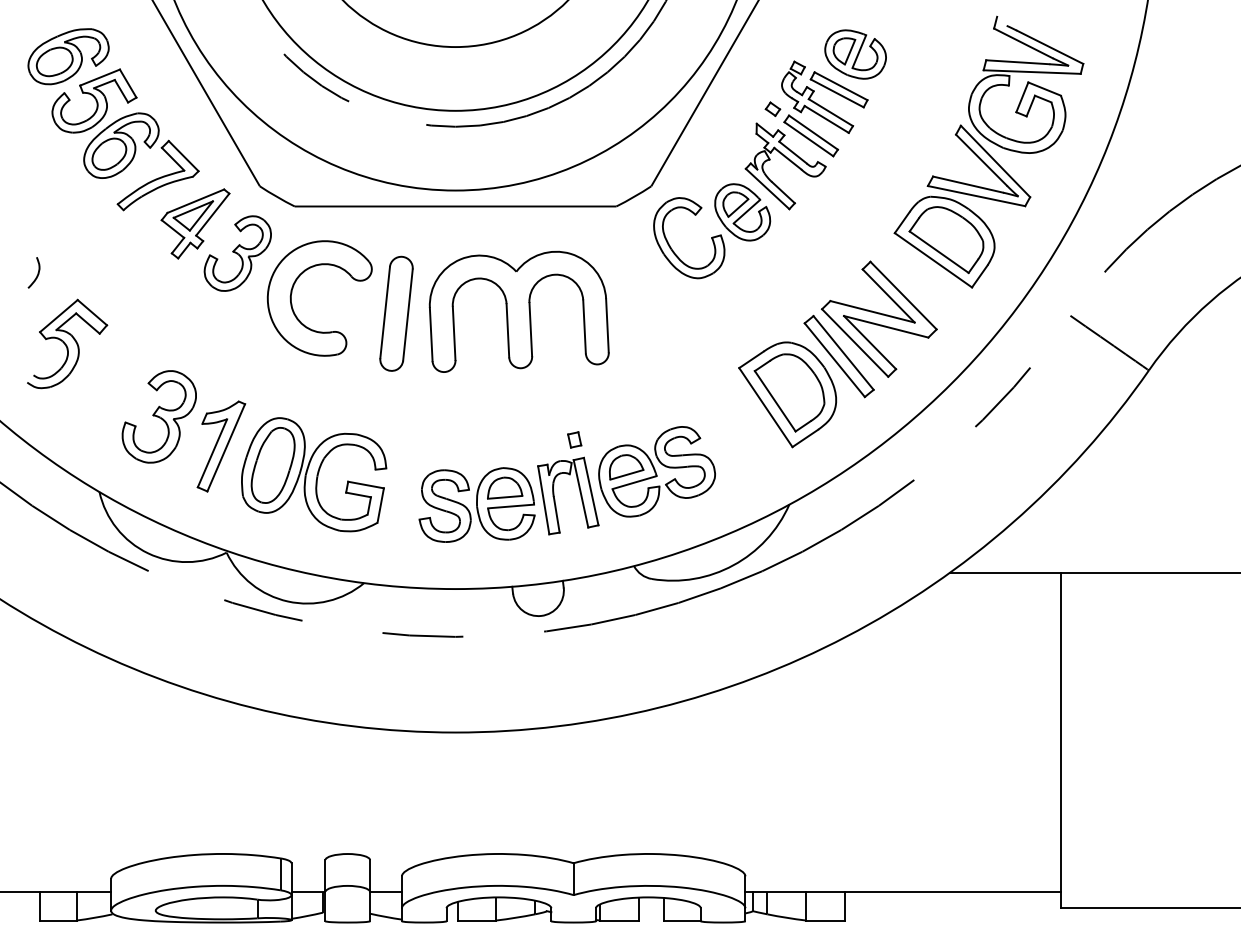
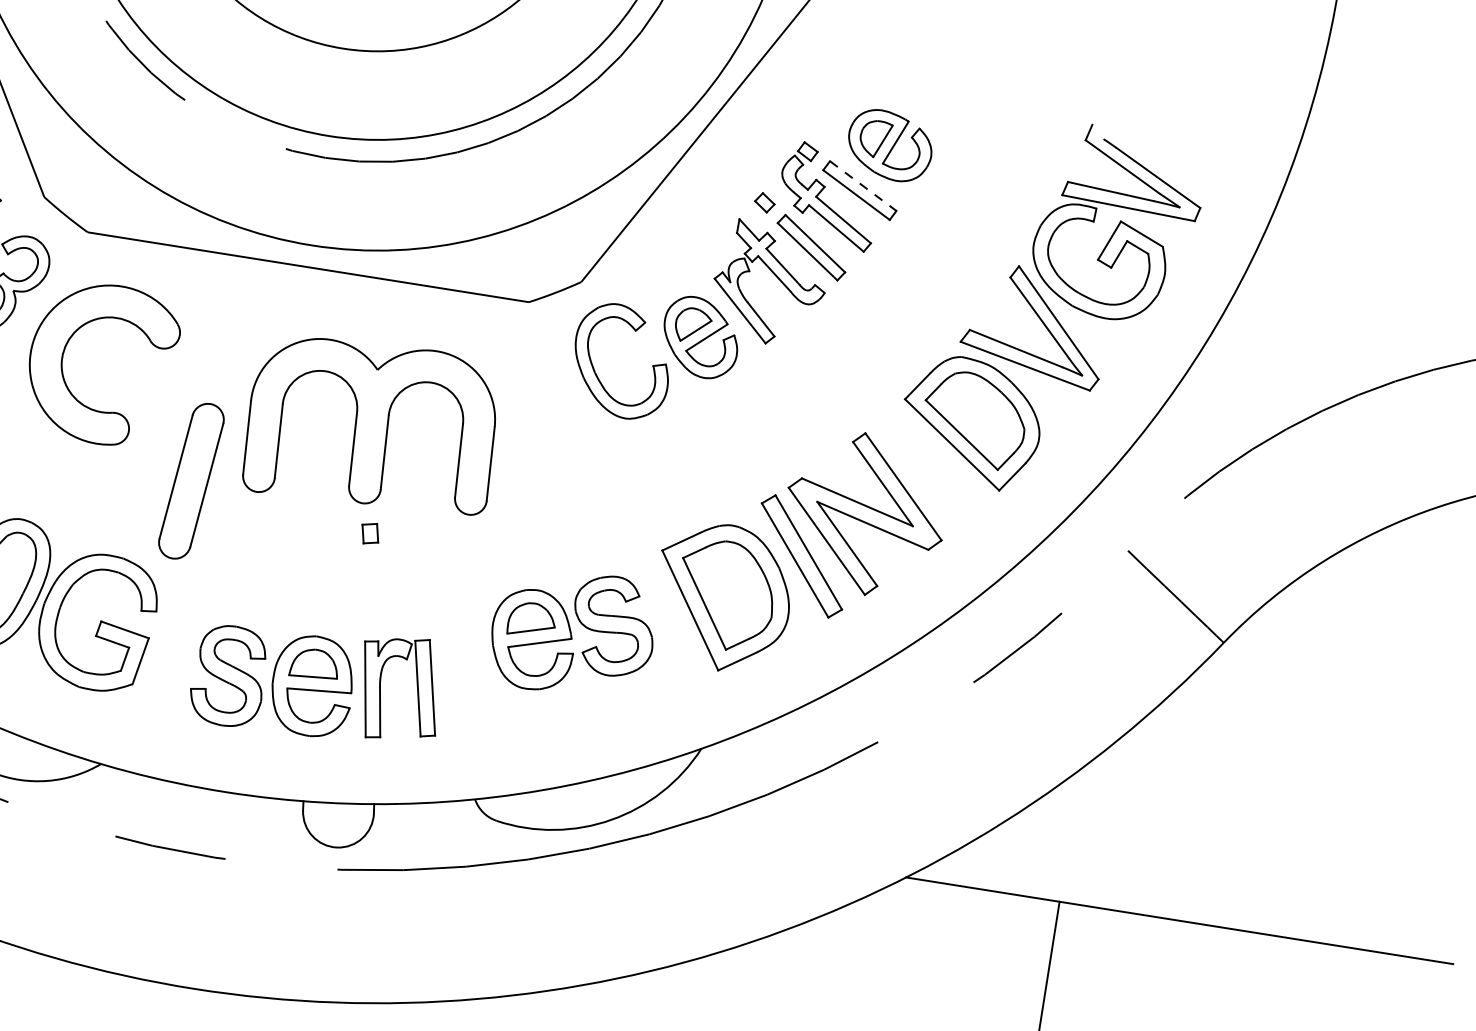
line: (841, 86) -> (863, 186), solid -> dashed
part: (396, 313) -> (191, 480), moved
part: (574, 439) -> (370, 532), moved
part: (656, 471) -> (572, 632), moved

